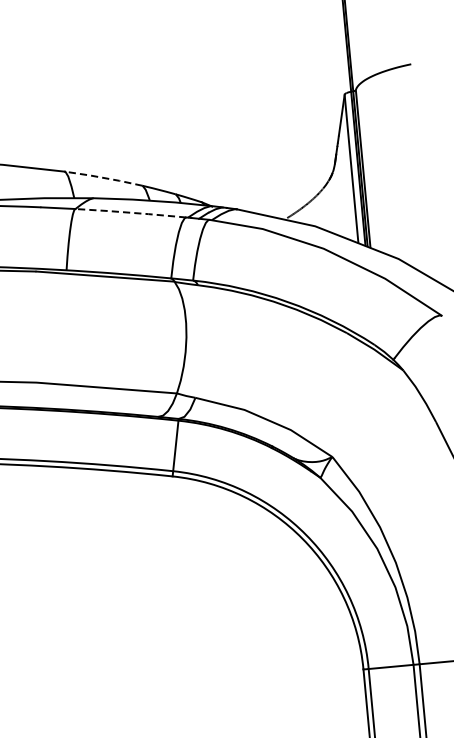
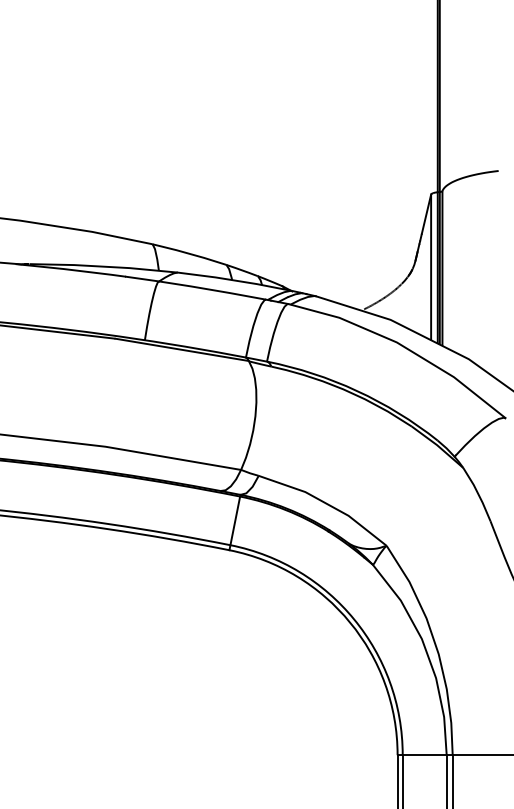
line: (103, 177) -> (189, 253), dashed -> solid
line: (130, 213) -> (212, 290), dashed -> solid

